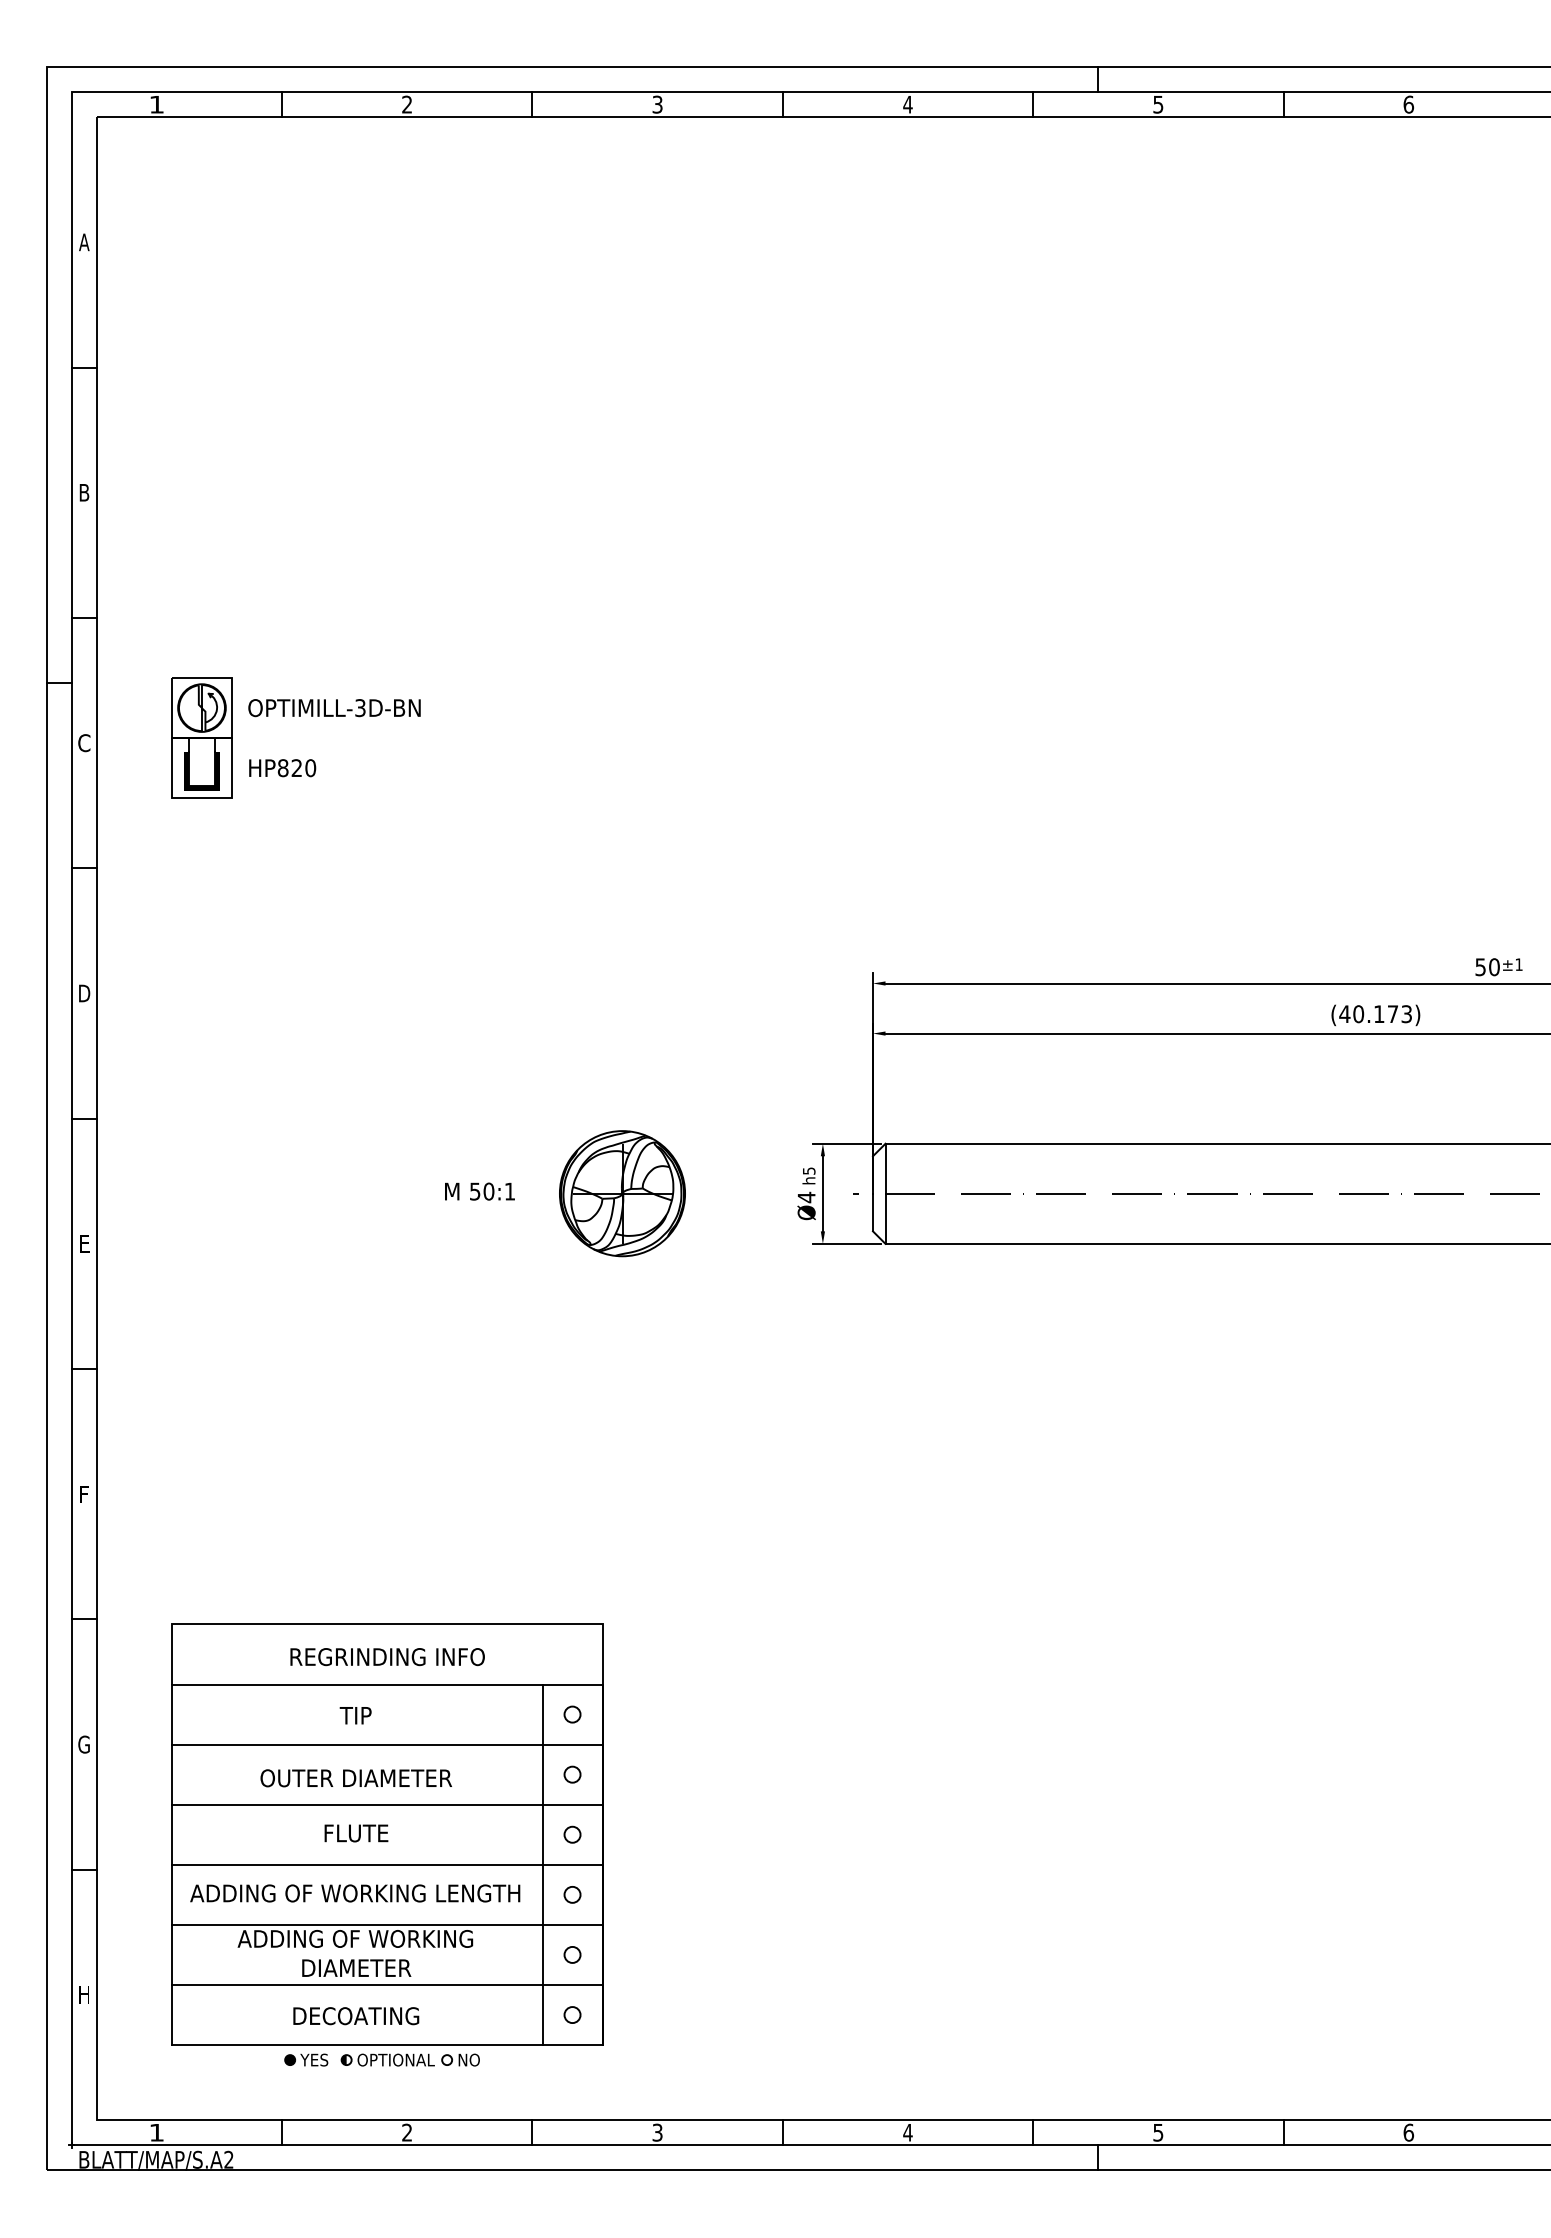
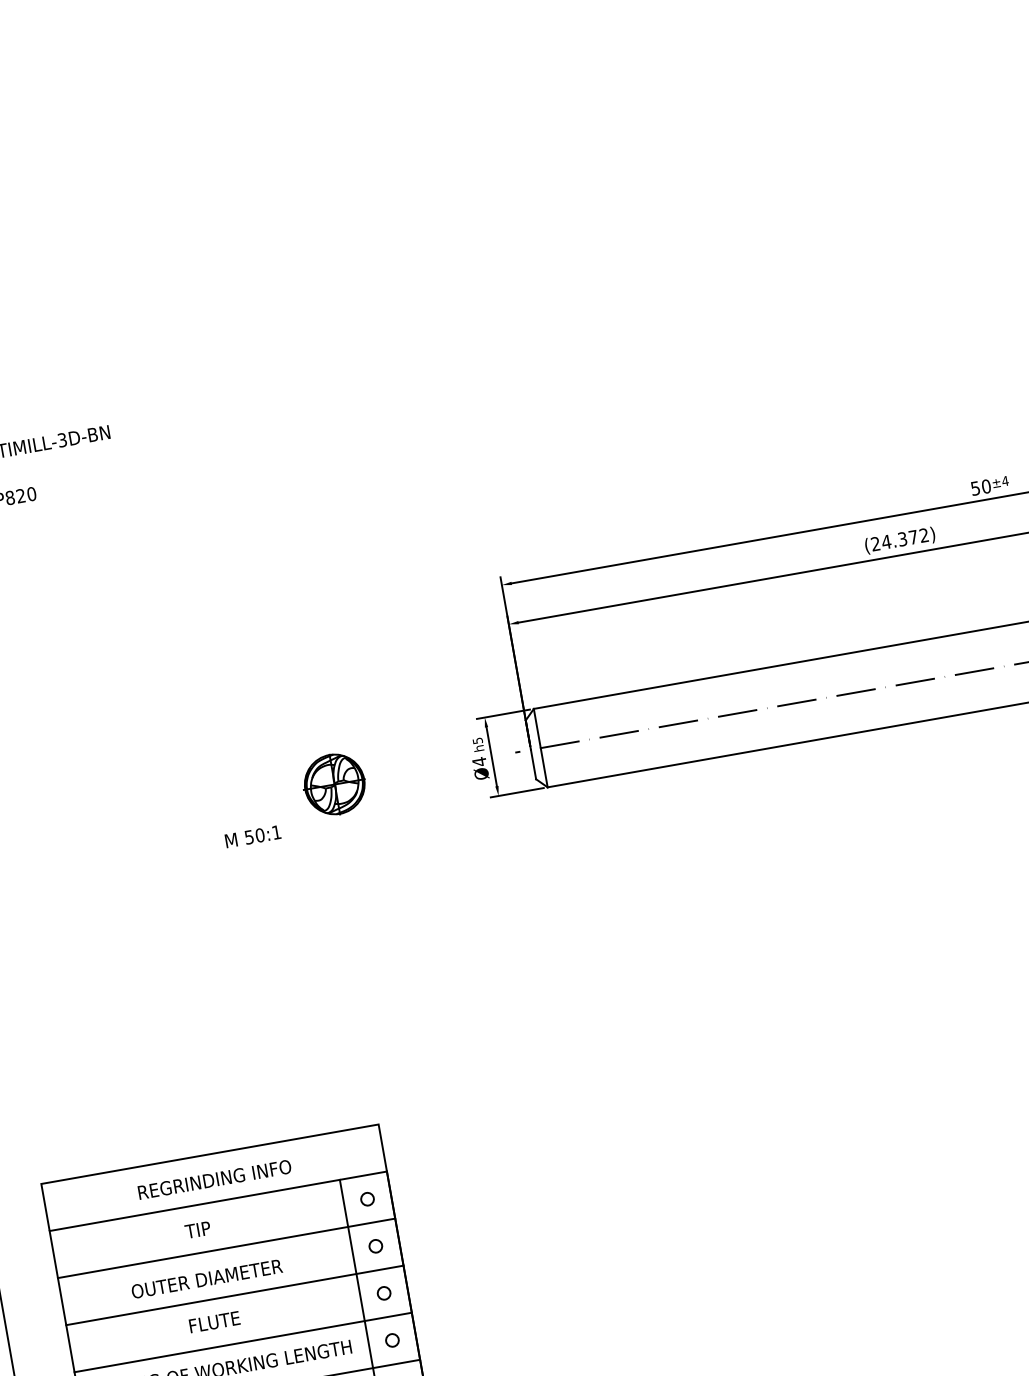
text: (1519, 964) -> (1005, 480), ±1 -> ±4
text: (1375, 1014) -> (899, 540), (40.173) -> (24.372)
text: (479, 1191) -> (252, 836), moved
part: (622, 1193) -> (334, 784), size x0.6

